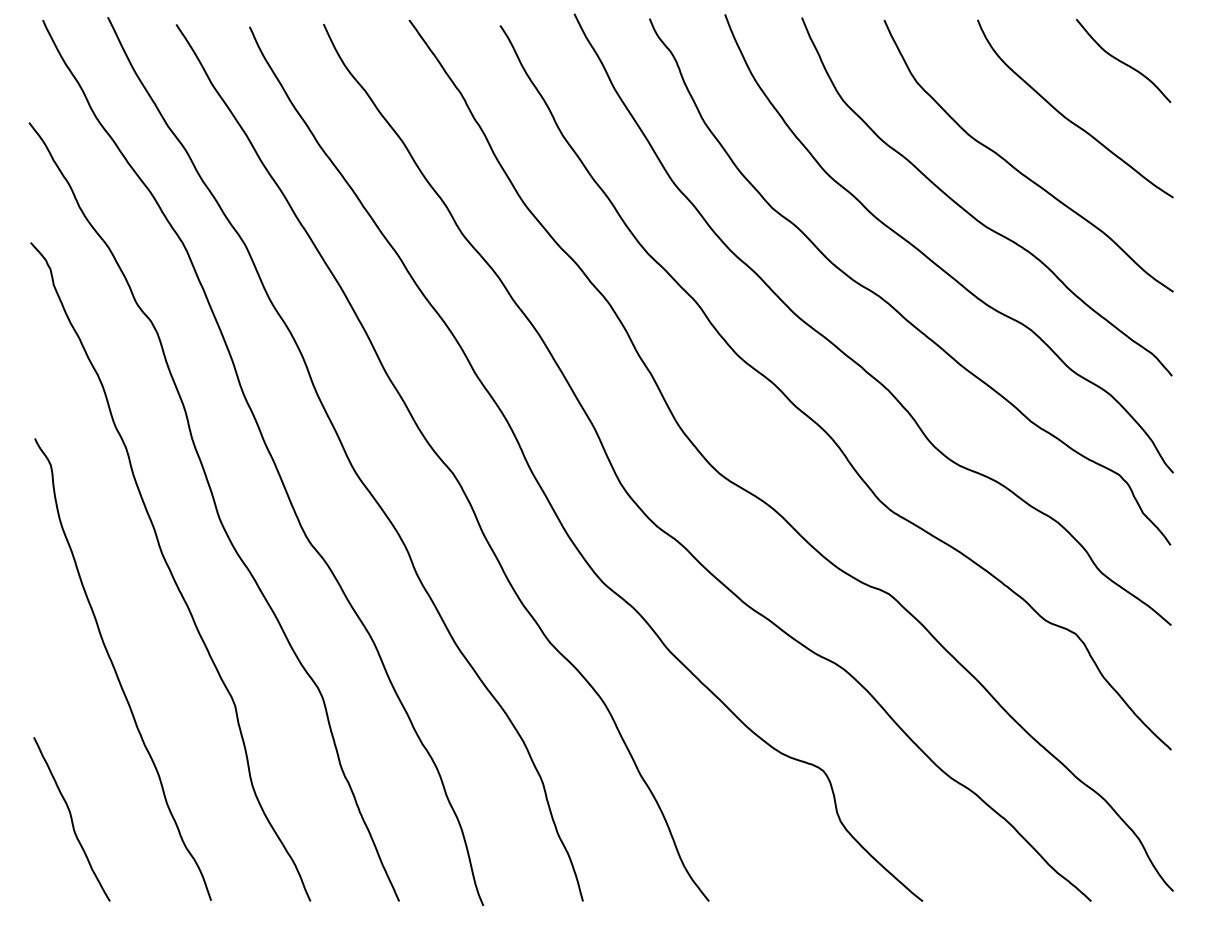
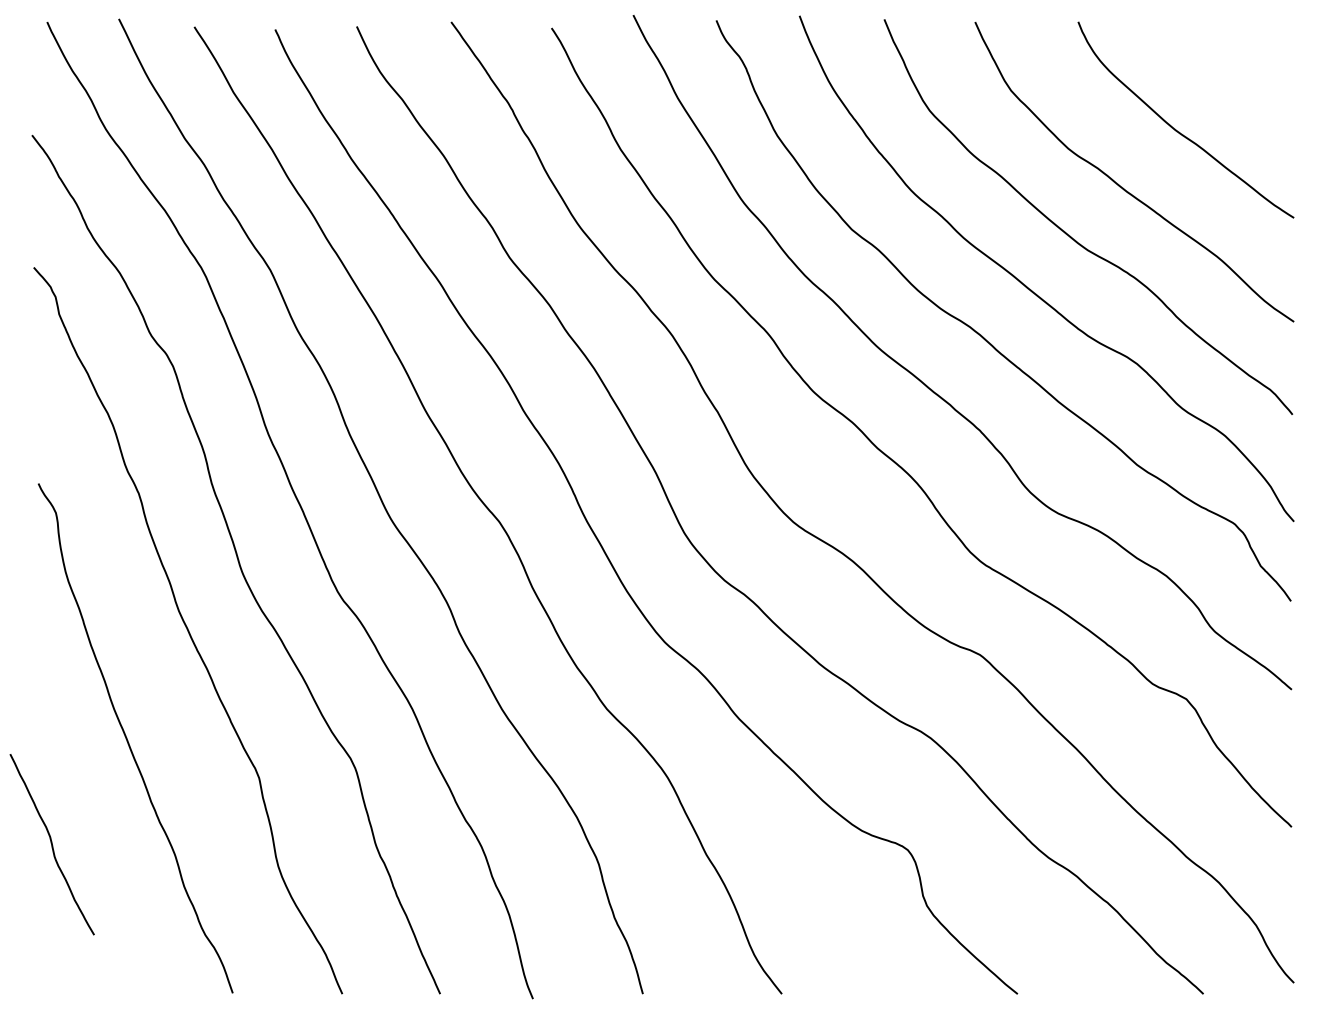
curve: (1122, 61) -> (1237, 67), removed
curve: (71, 819) -> (51, 844), moved

